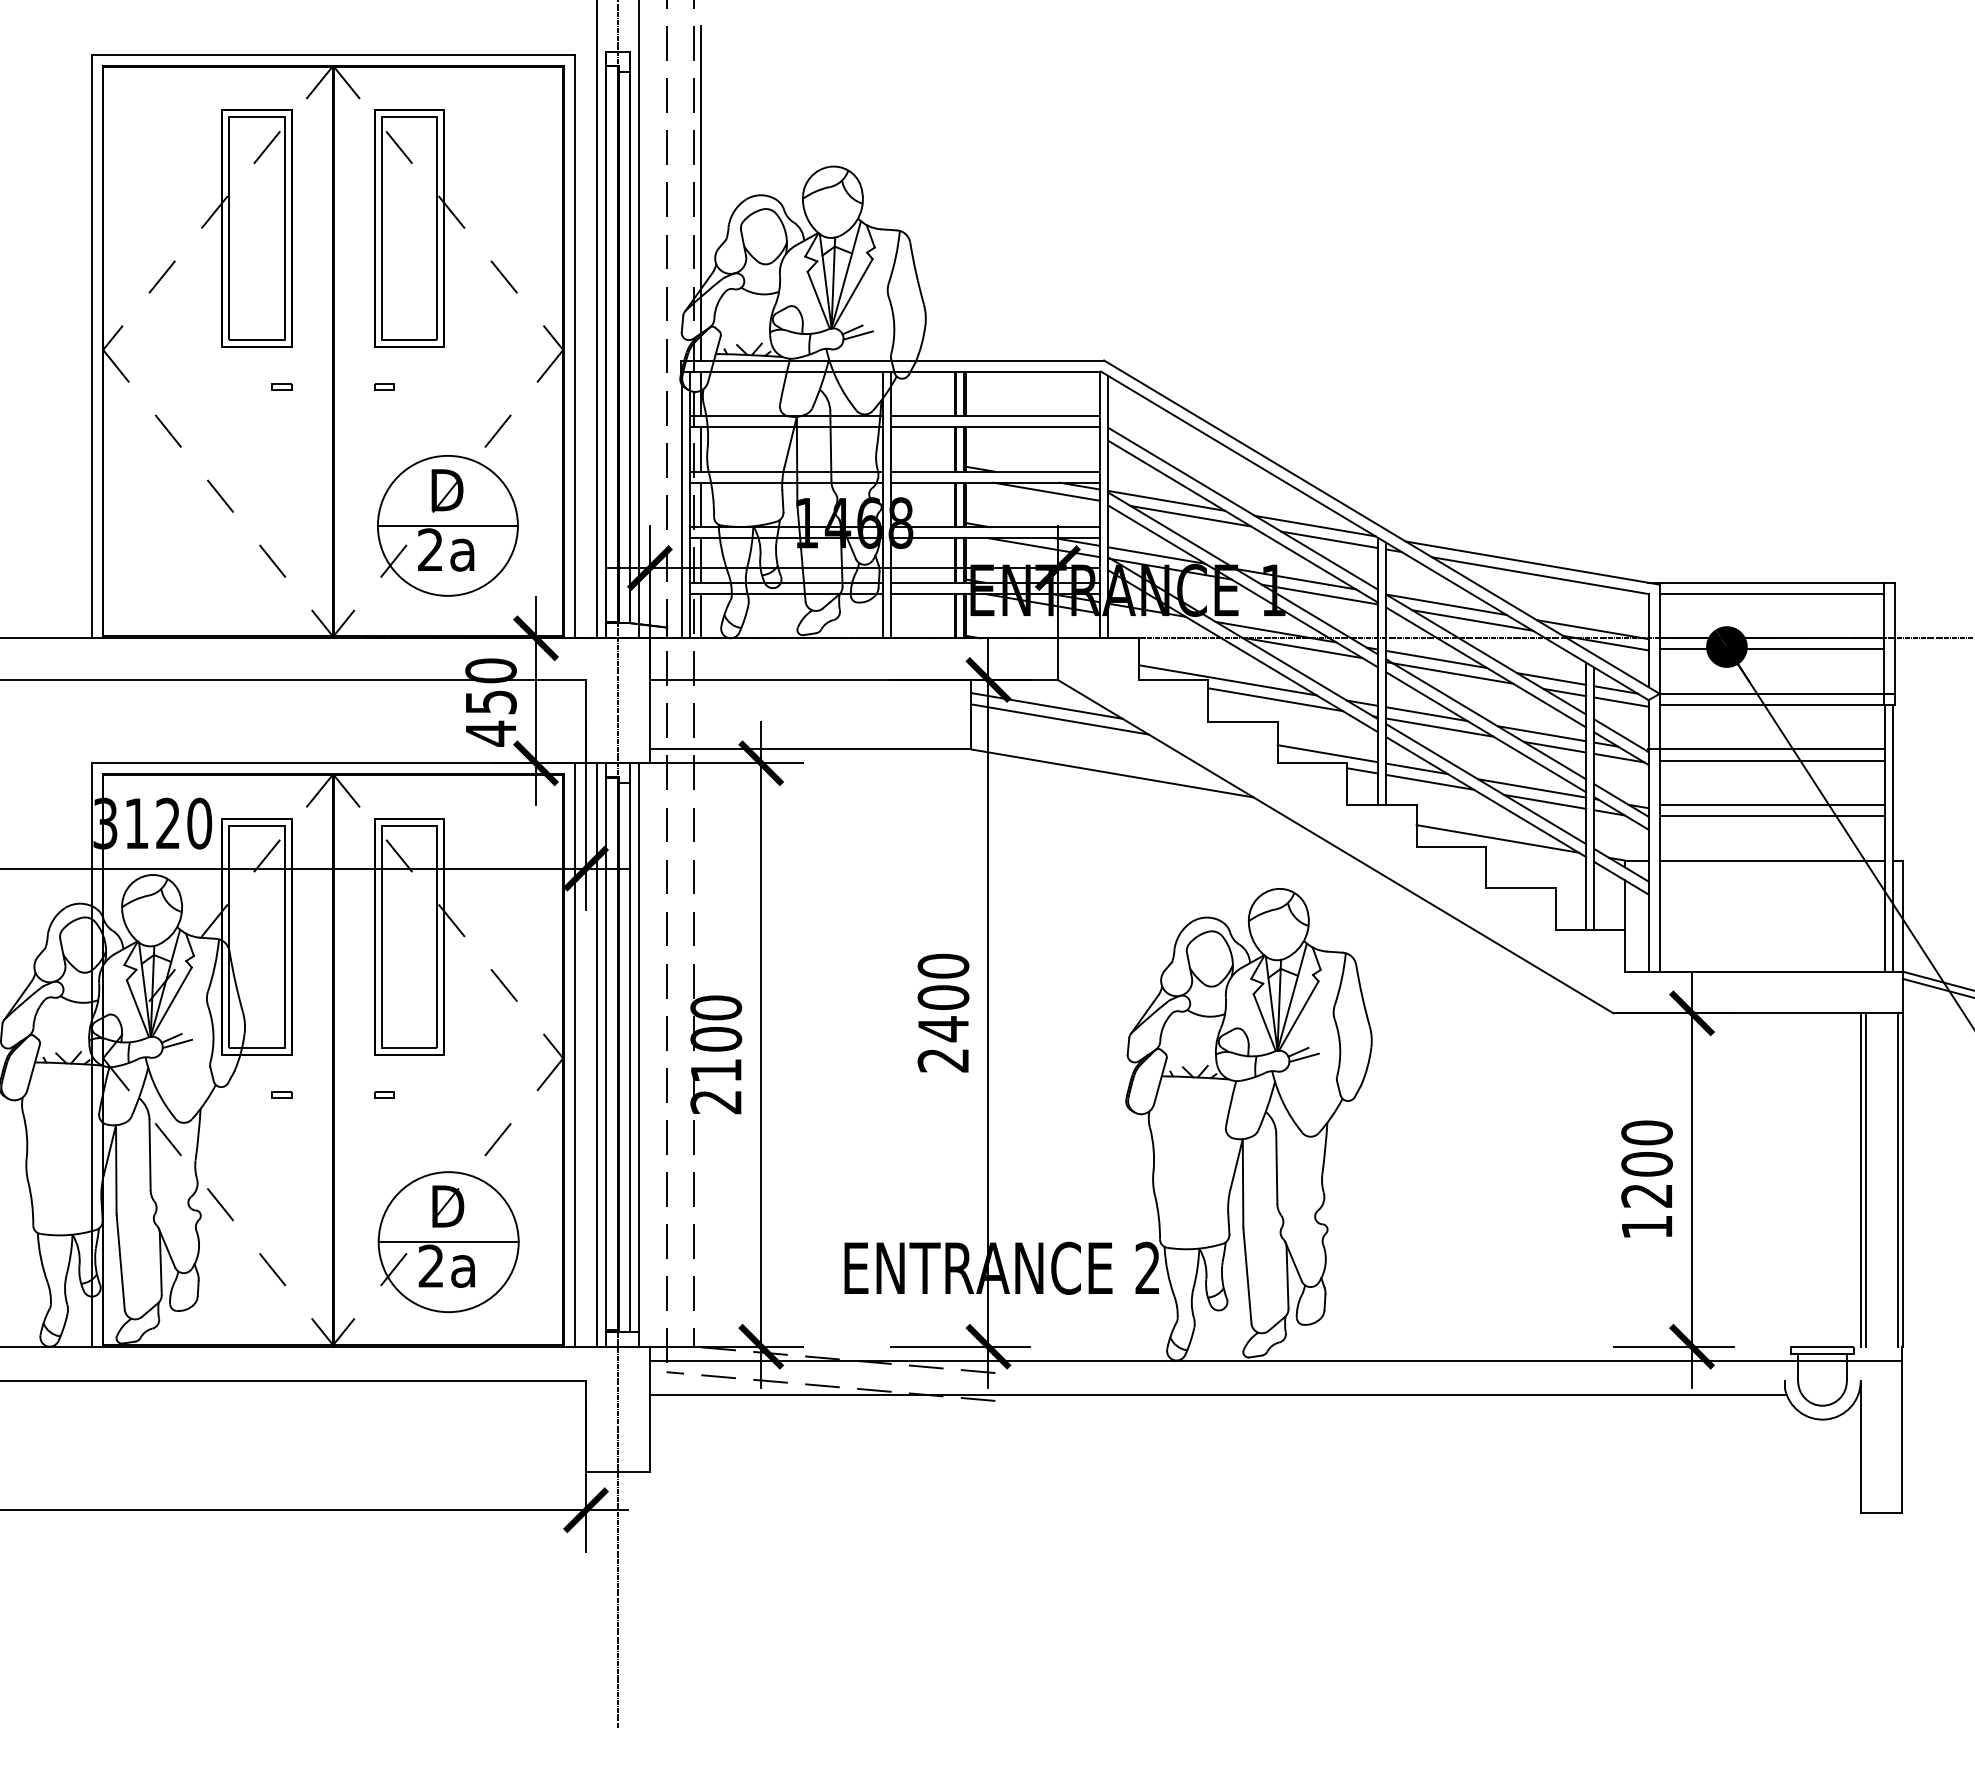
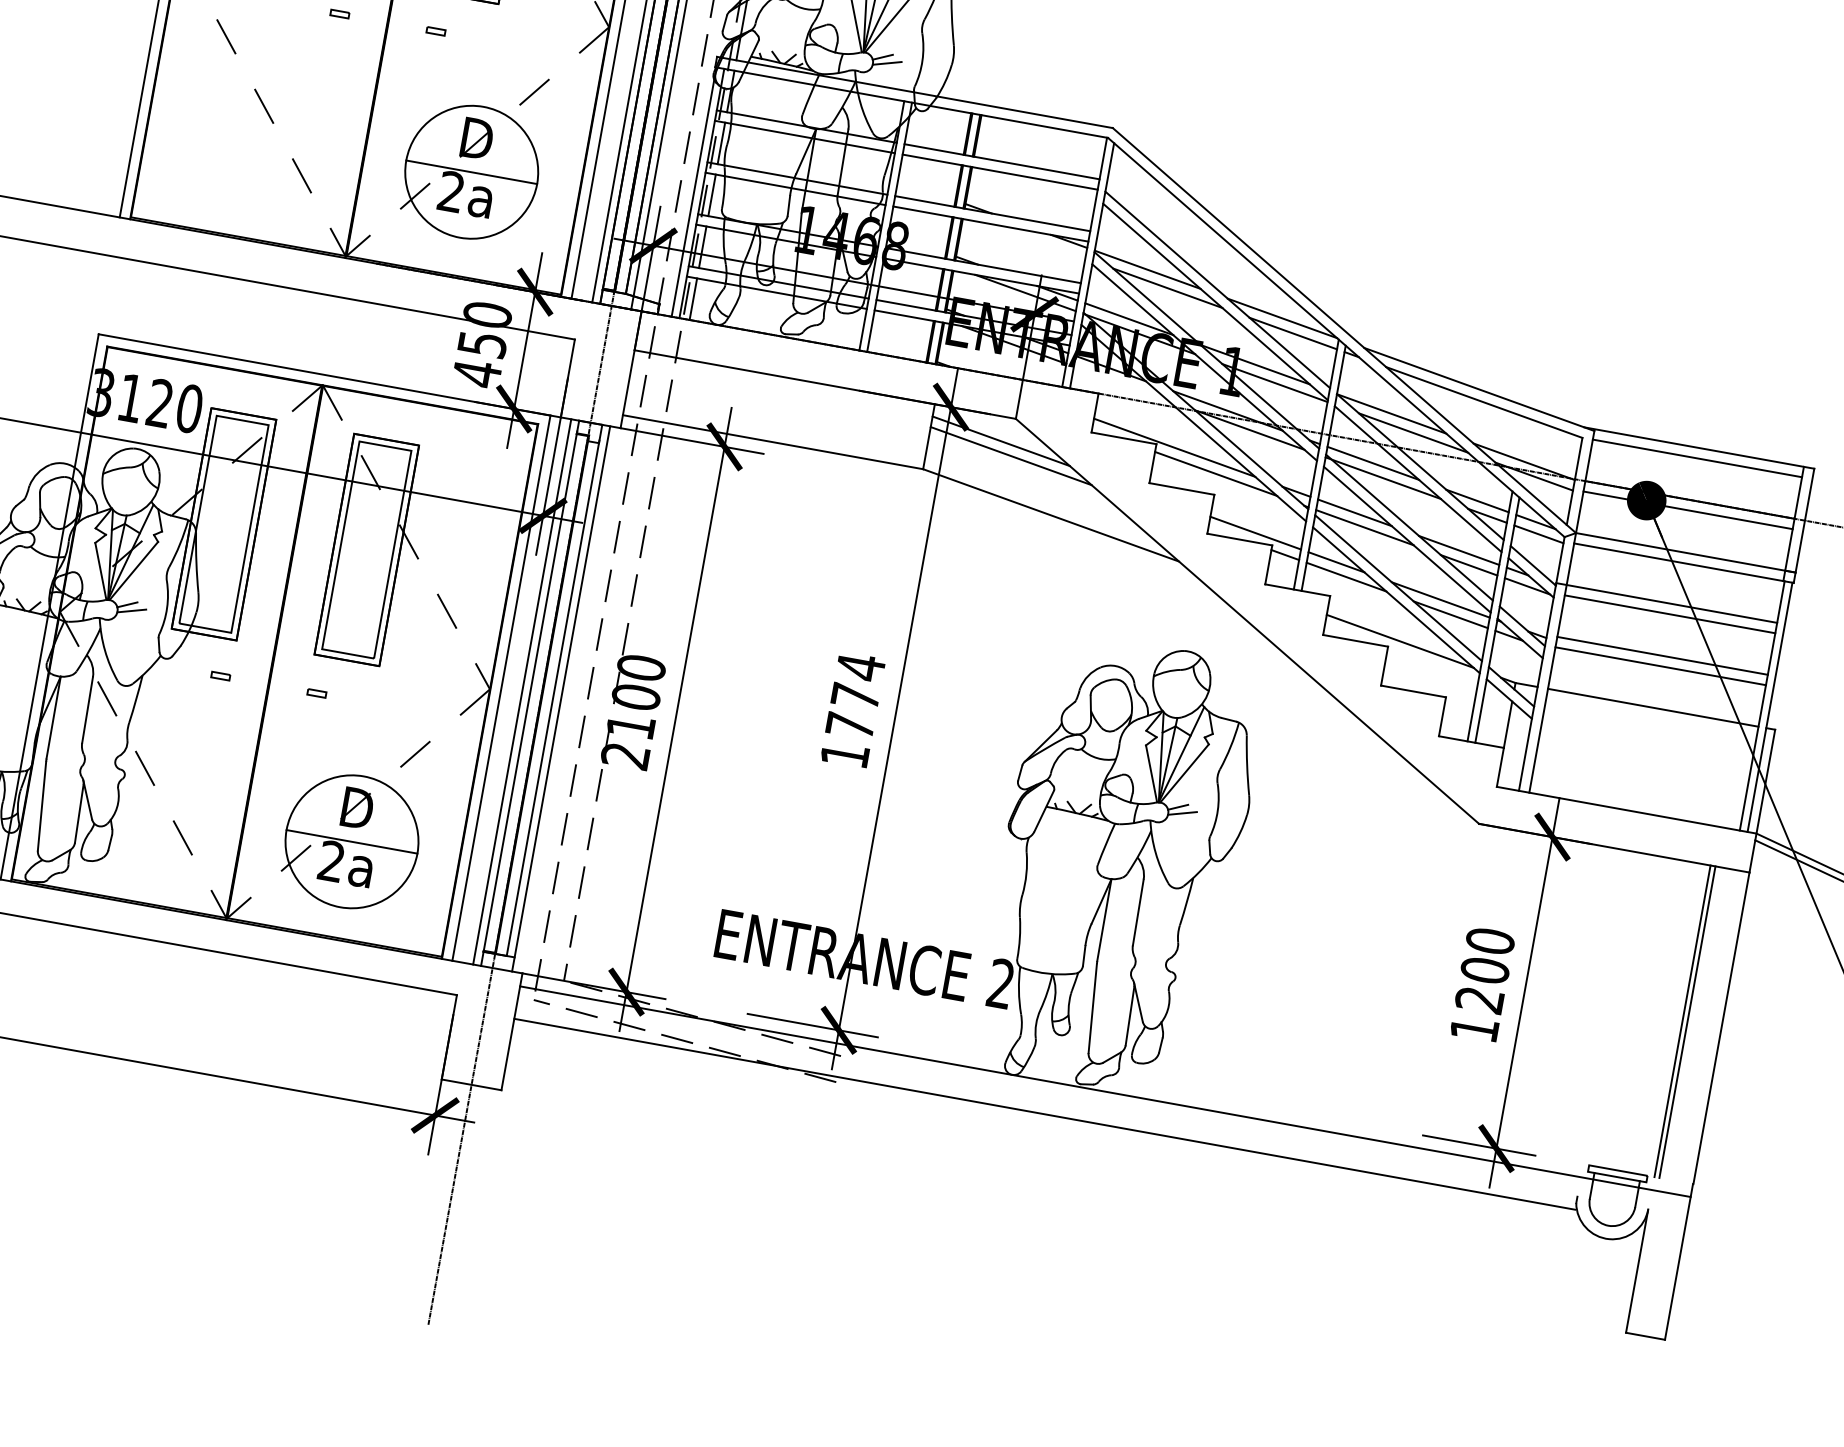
line: (1046, 491) -> (1036, 240), removed
text: (943, 1012) -> (853, 710), 2400 -> 1774
line: (1897, 1179) -> (1716, 1026), removed

